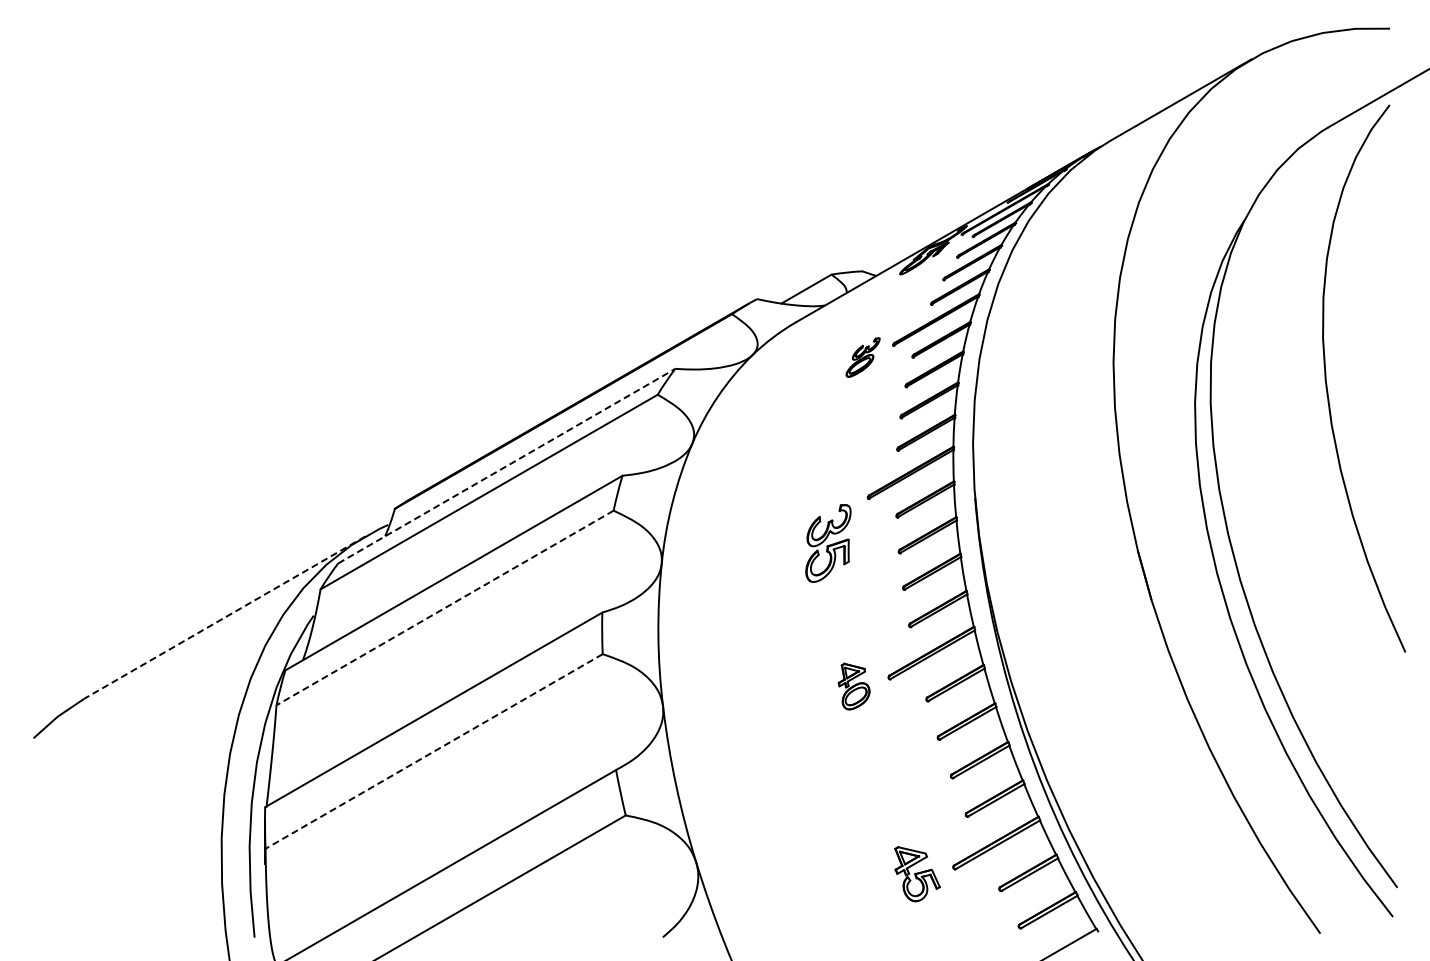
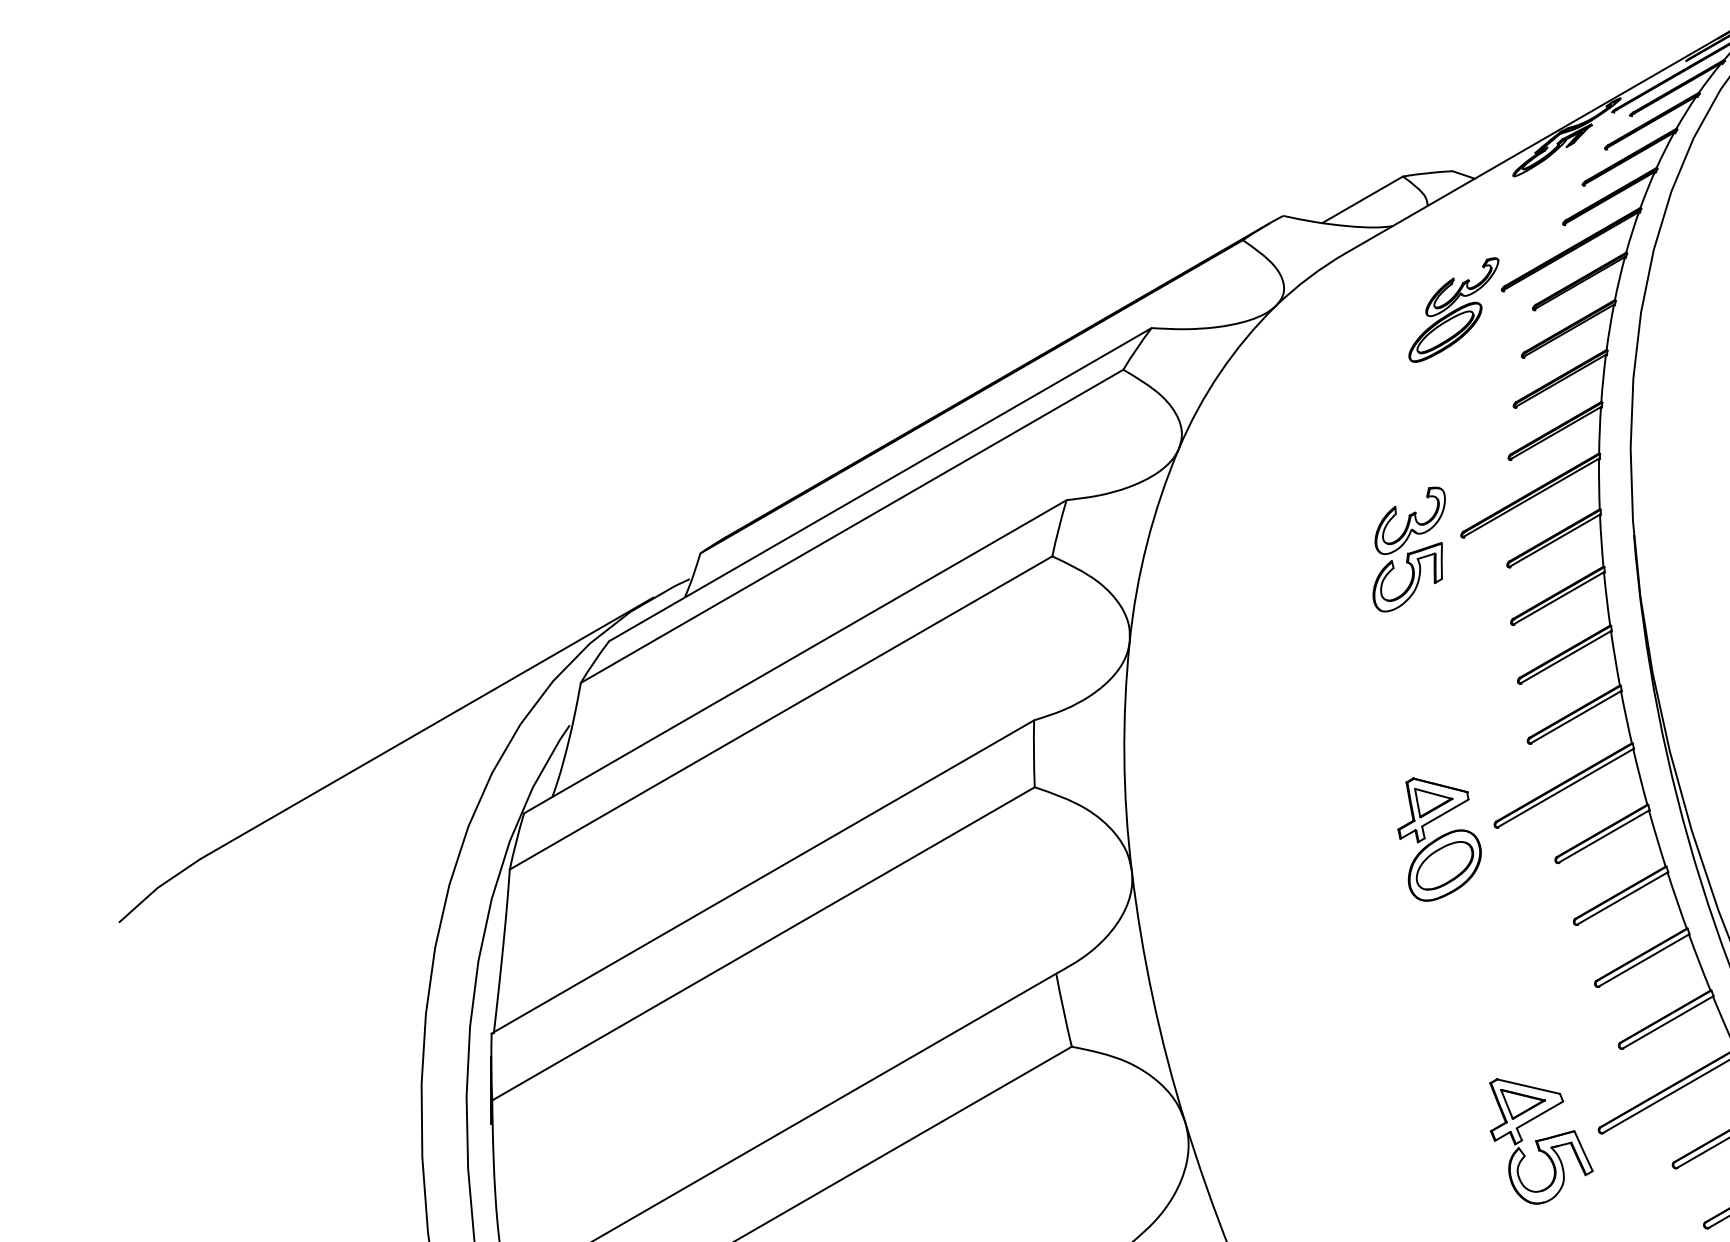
part: (862, 357) -> (1452, 309), size x1.67
line: (506, 466) -> (879, 485), dashed -> solid
part: (828, 543) -> (1409, 549), moved
line: (445, 608) -> (781, 713), dashed -> solid
line: (224, 617) -> (426, 728), dashed -> solid
part: (853, 686) -> (1438, 839), size x1.67
line: (434, 751) -> (764, 943), dashed -> solid
part: (917, 873) -> (1541, 1140), size x1.43

